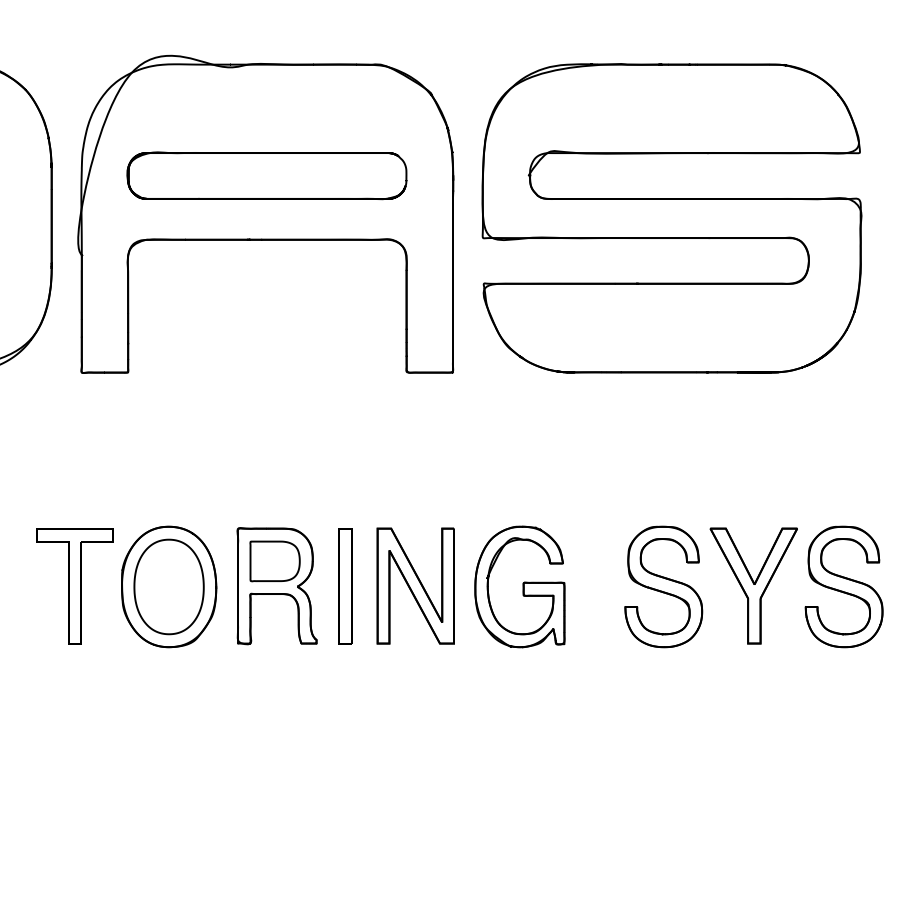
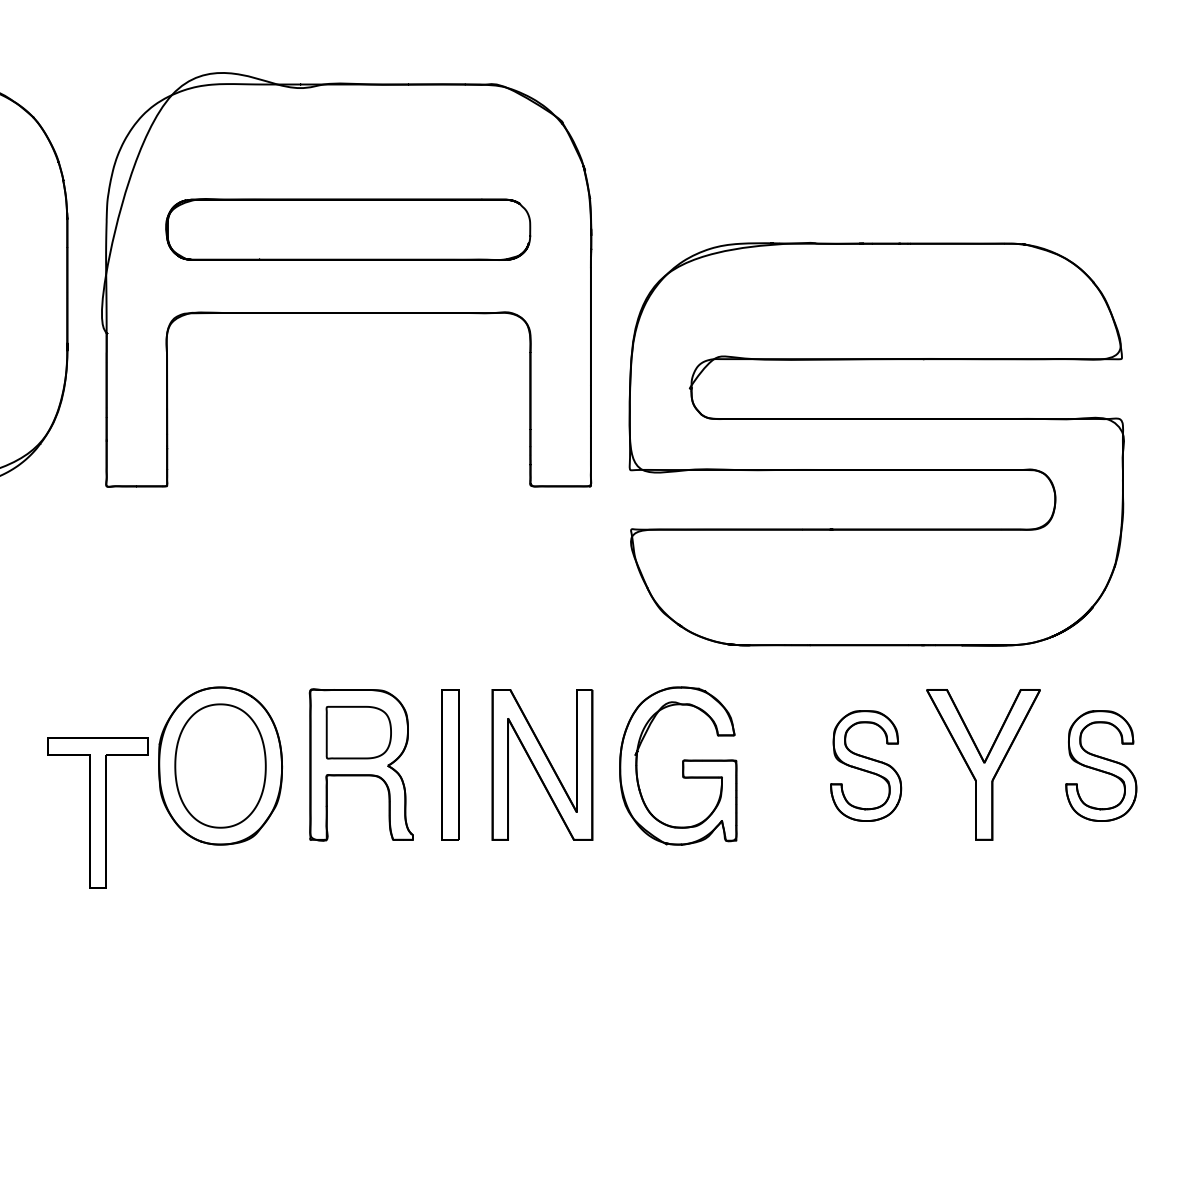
part: (671, 218) -> (876, 444), moved
part: (74, 586) -> (97, 813), moved
part: (663, 586) -> (865, 765), size x0.7
part: (843, 586) -> (1100, 765), size x0.7

